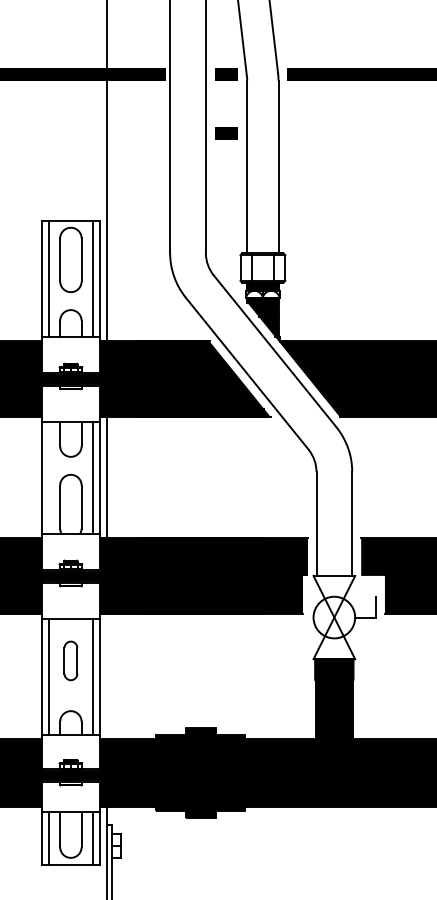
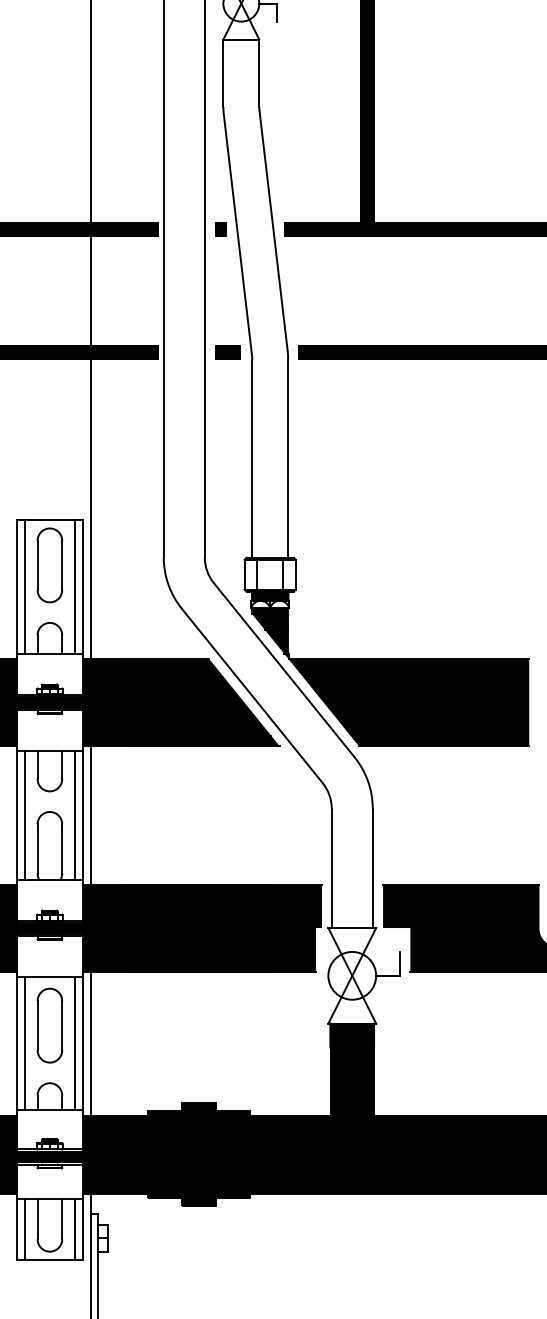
line: (225, 133) -> (227, 420), removed
line: (48, 477) -> (24, 815), added
part: (70, 660) -> (49, 1025), size x1.67
line: (106, 676) -> (90, 1043), added

